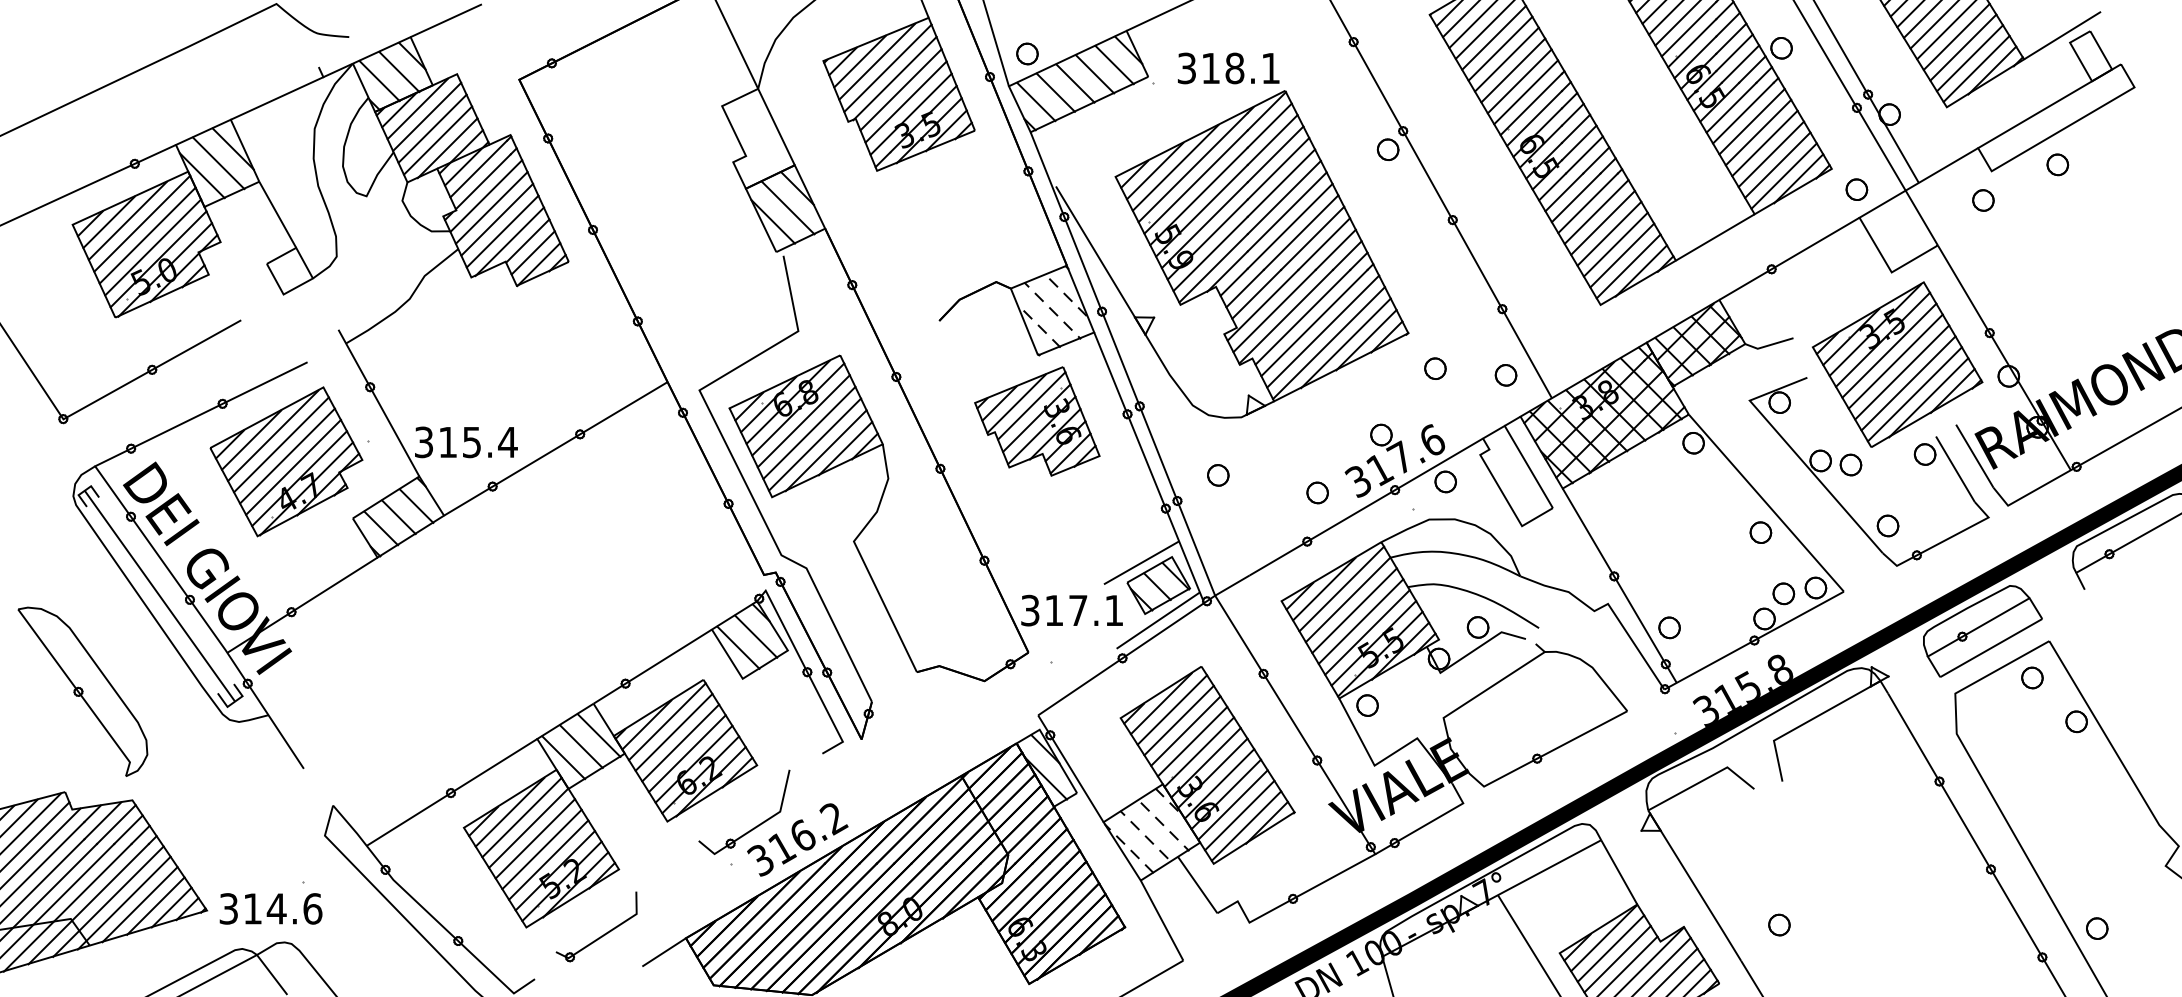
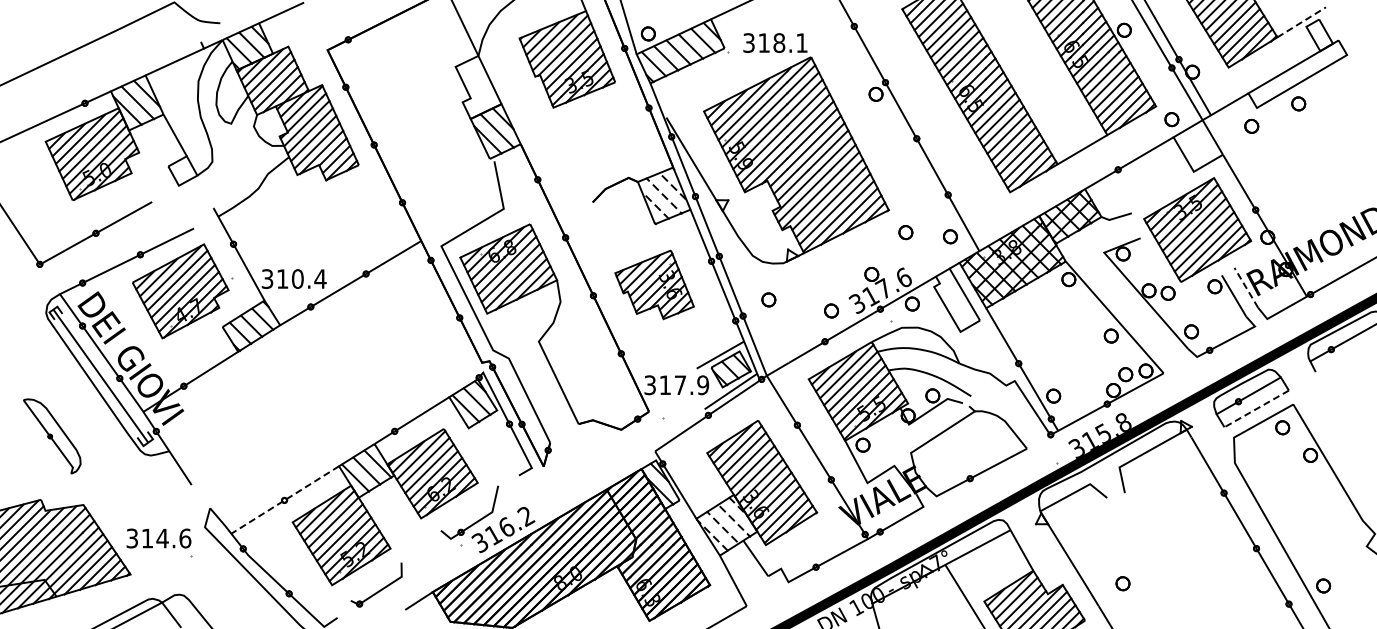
line: (2062, 35) -> (1301, 22), solid -> dashed
part: (1037, 420) -> (654, 284), moved
text: (471, 441) -> (297, 278), 315.4 -> 310.4
line: (1975, 455) -> (1246, 287), solid -> dashed
text: (1114, 610) -> (703, 385), 317.1 -> 317.9
line: (1990, 649) -> (1256, 409), solid -> dashed
part: (81, 691) -> (51, 436), size x0.7
line: (452, 793) -> (285, 500), solid -> dashed
text: (270, 908) -> (158, 538), moved

